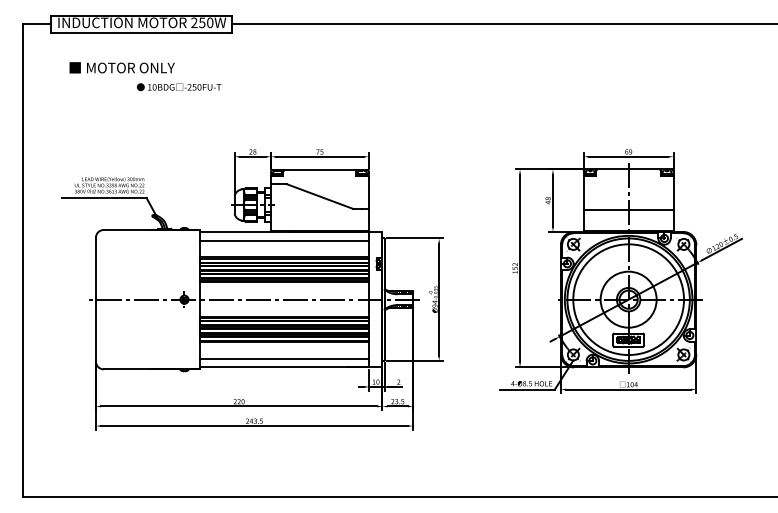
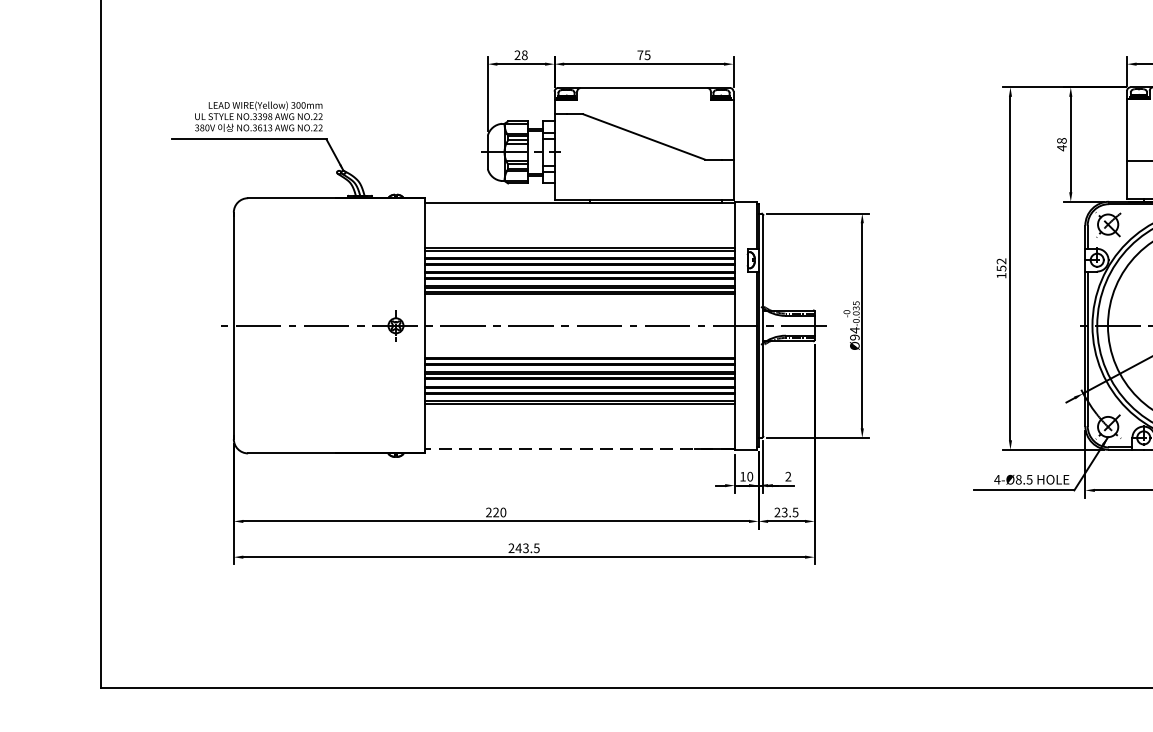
line: (284, 240) -> (579, 217), removed
line: (284, 358) -> (579, 433), removed
line: (283, 367) -> (577, 449), solid -> dashed

